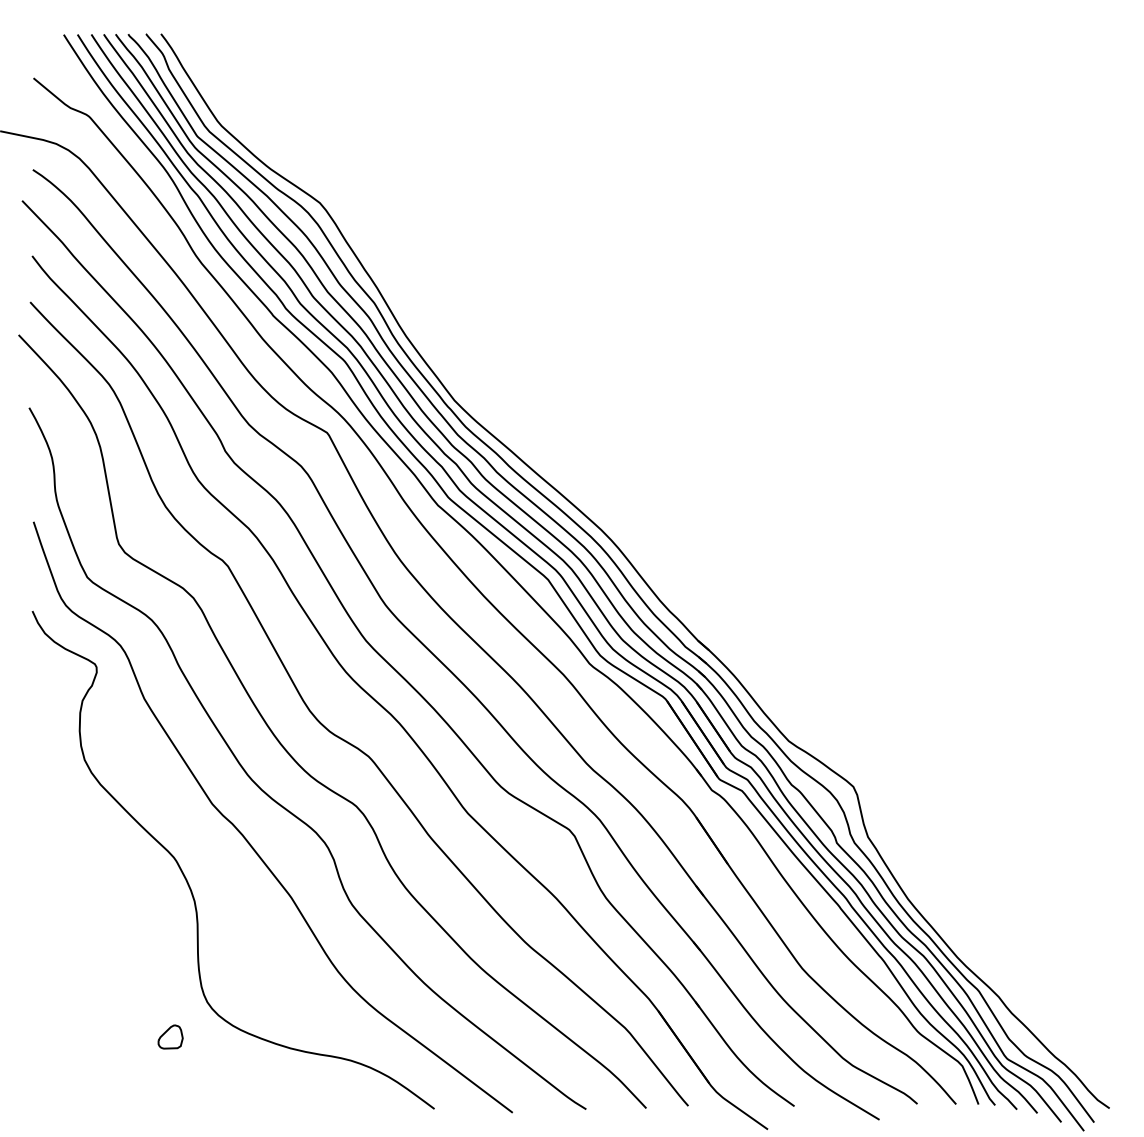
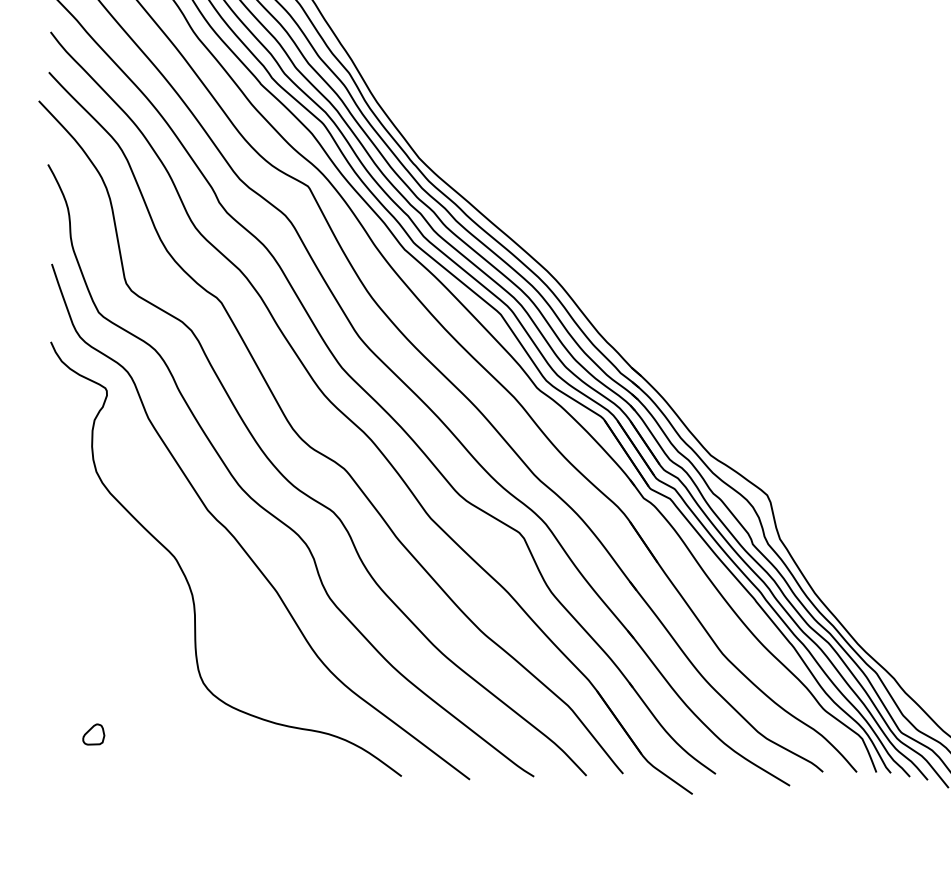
part: (170, 1036) -> (93, 734), moved

